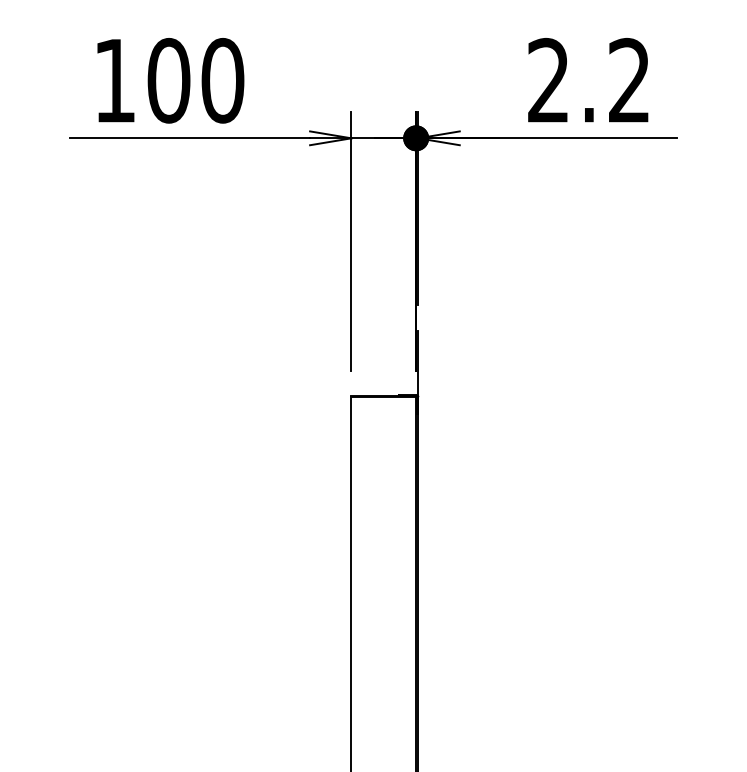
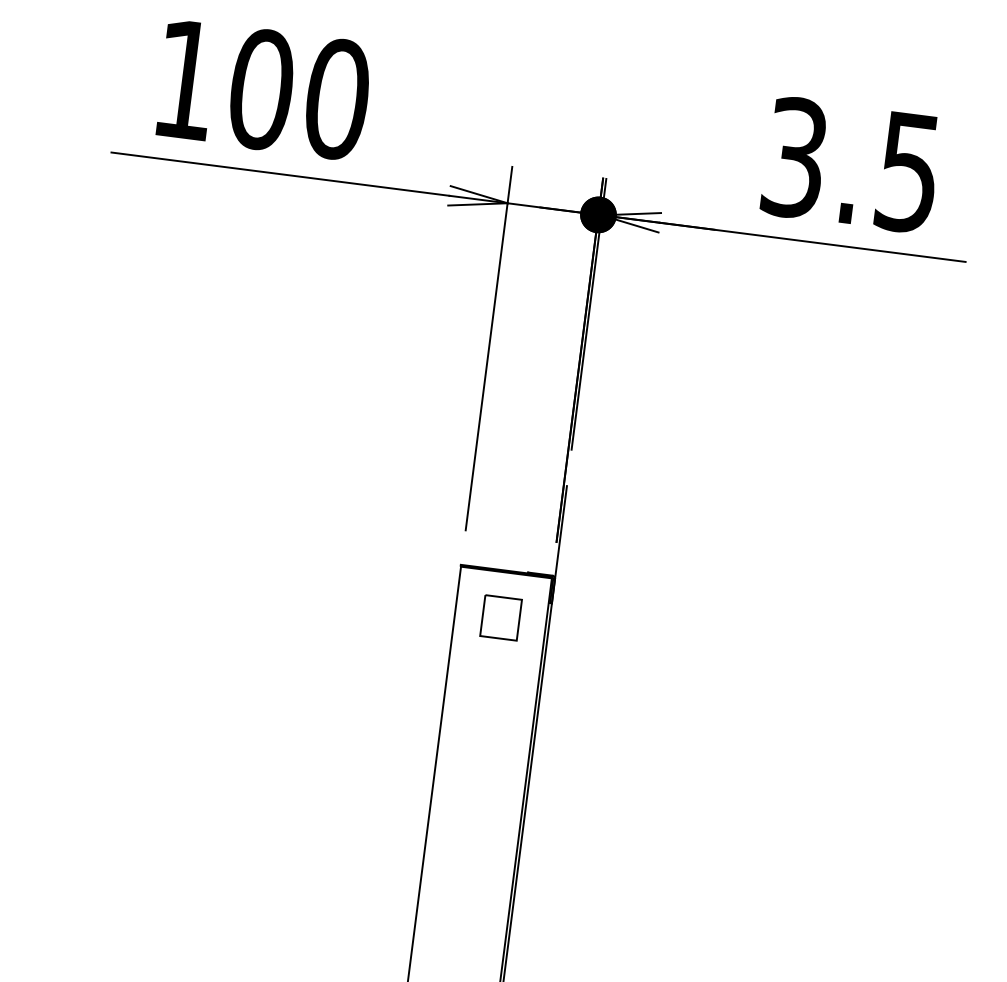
text: (588, 80) -> (851, 164), 2.2 -> 3.5
part: (383, 429) -> (500, 618), added

